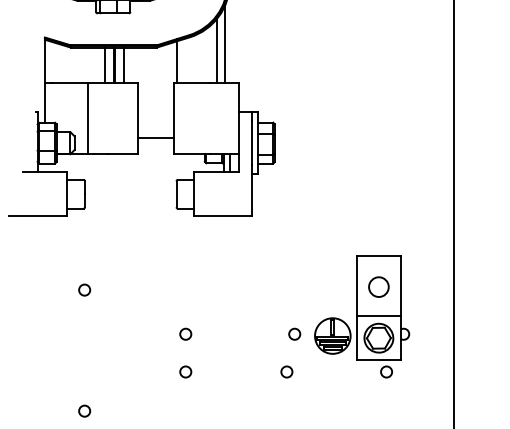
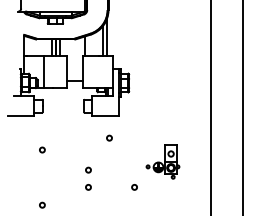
circle: (231, 262) -> (109, 137), added
part: (348, 315) -> (162, 161), size x0.6

